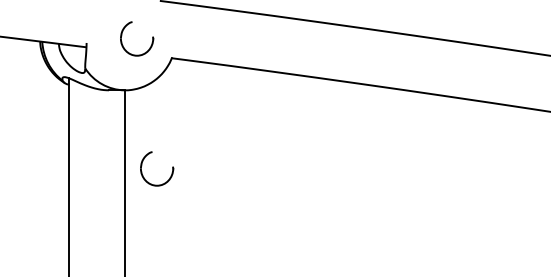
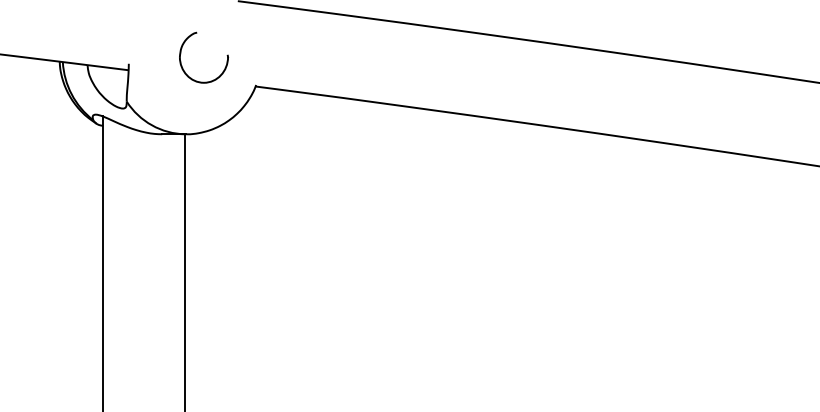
part: (171, 172) -> (255, 256), removed

